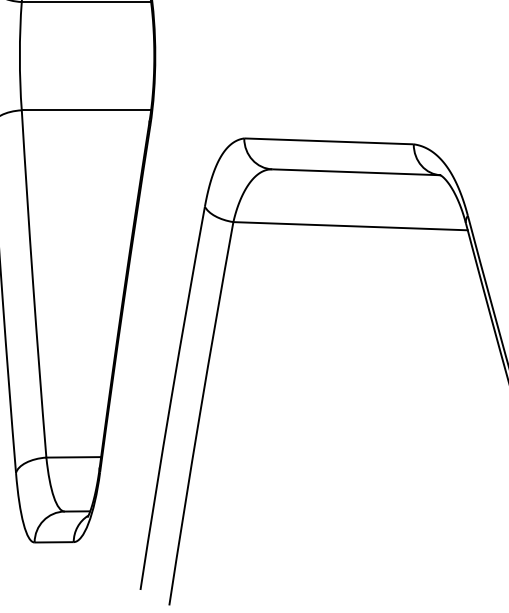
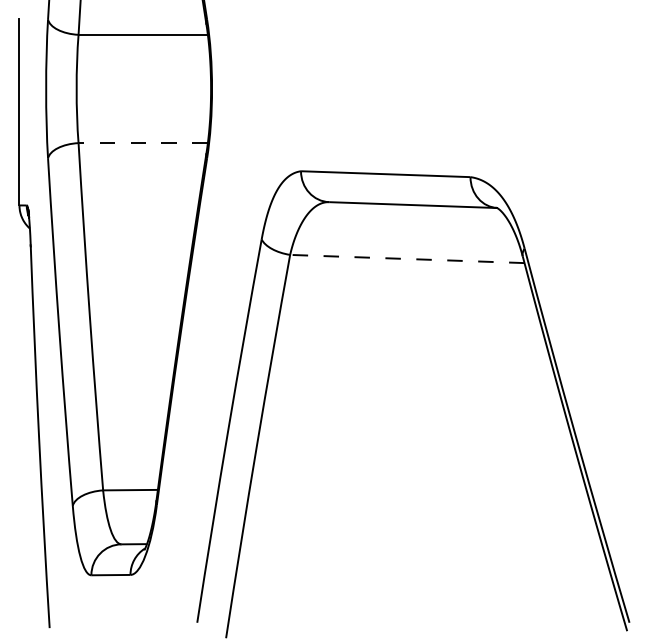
line: (86, 110) -> (143, 143), solid -> dashed
line: (349, 225) -> (406, 258), solid -> dashed

